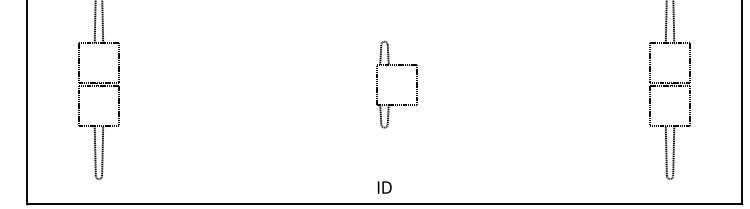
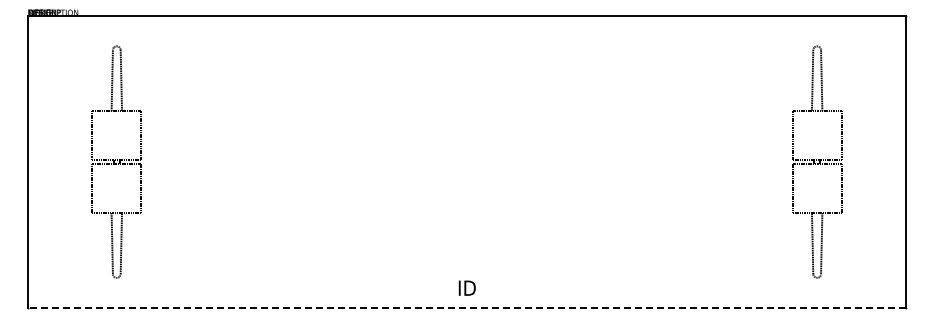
part: (396, 65) -> (481, 138), removed
line: (384, 204) -> (466, 308), solid -> dashed

